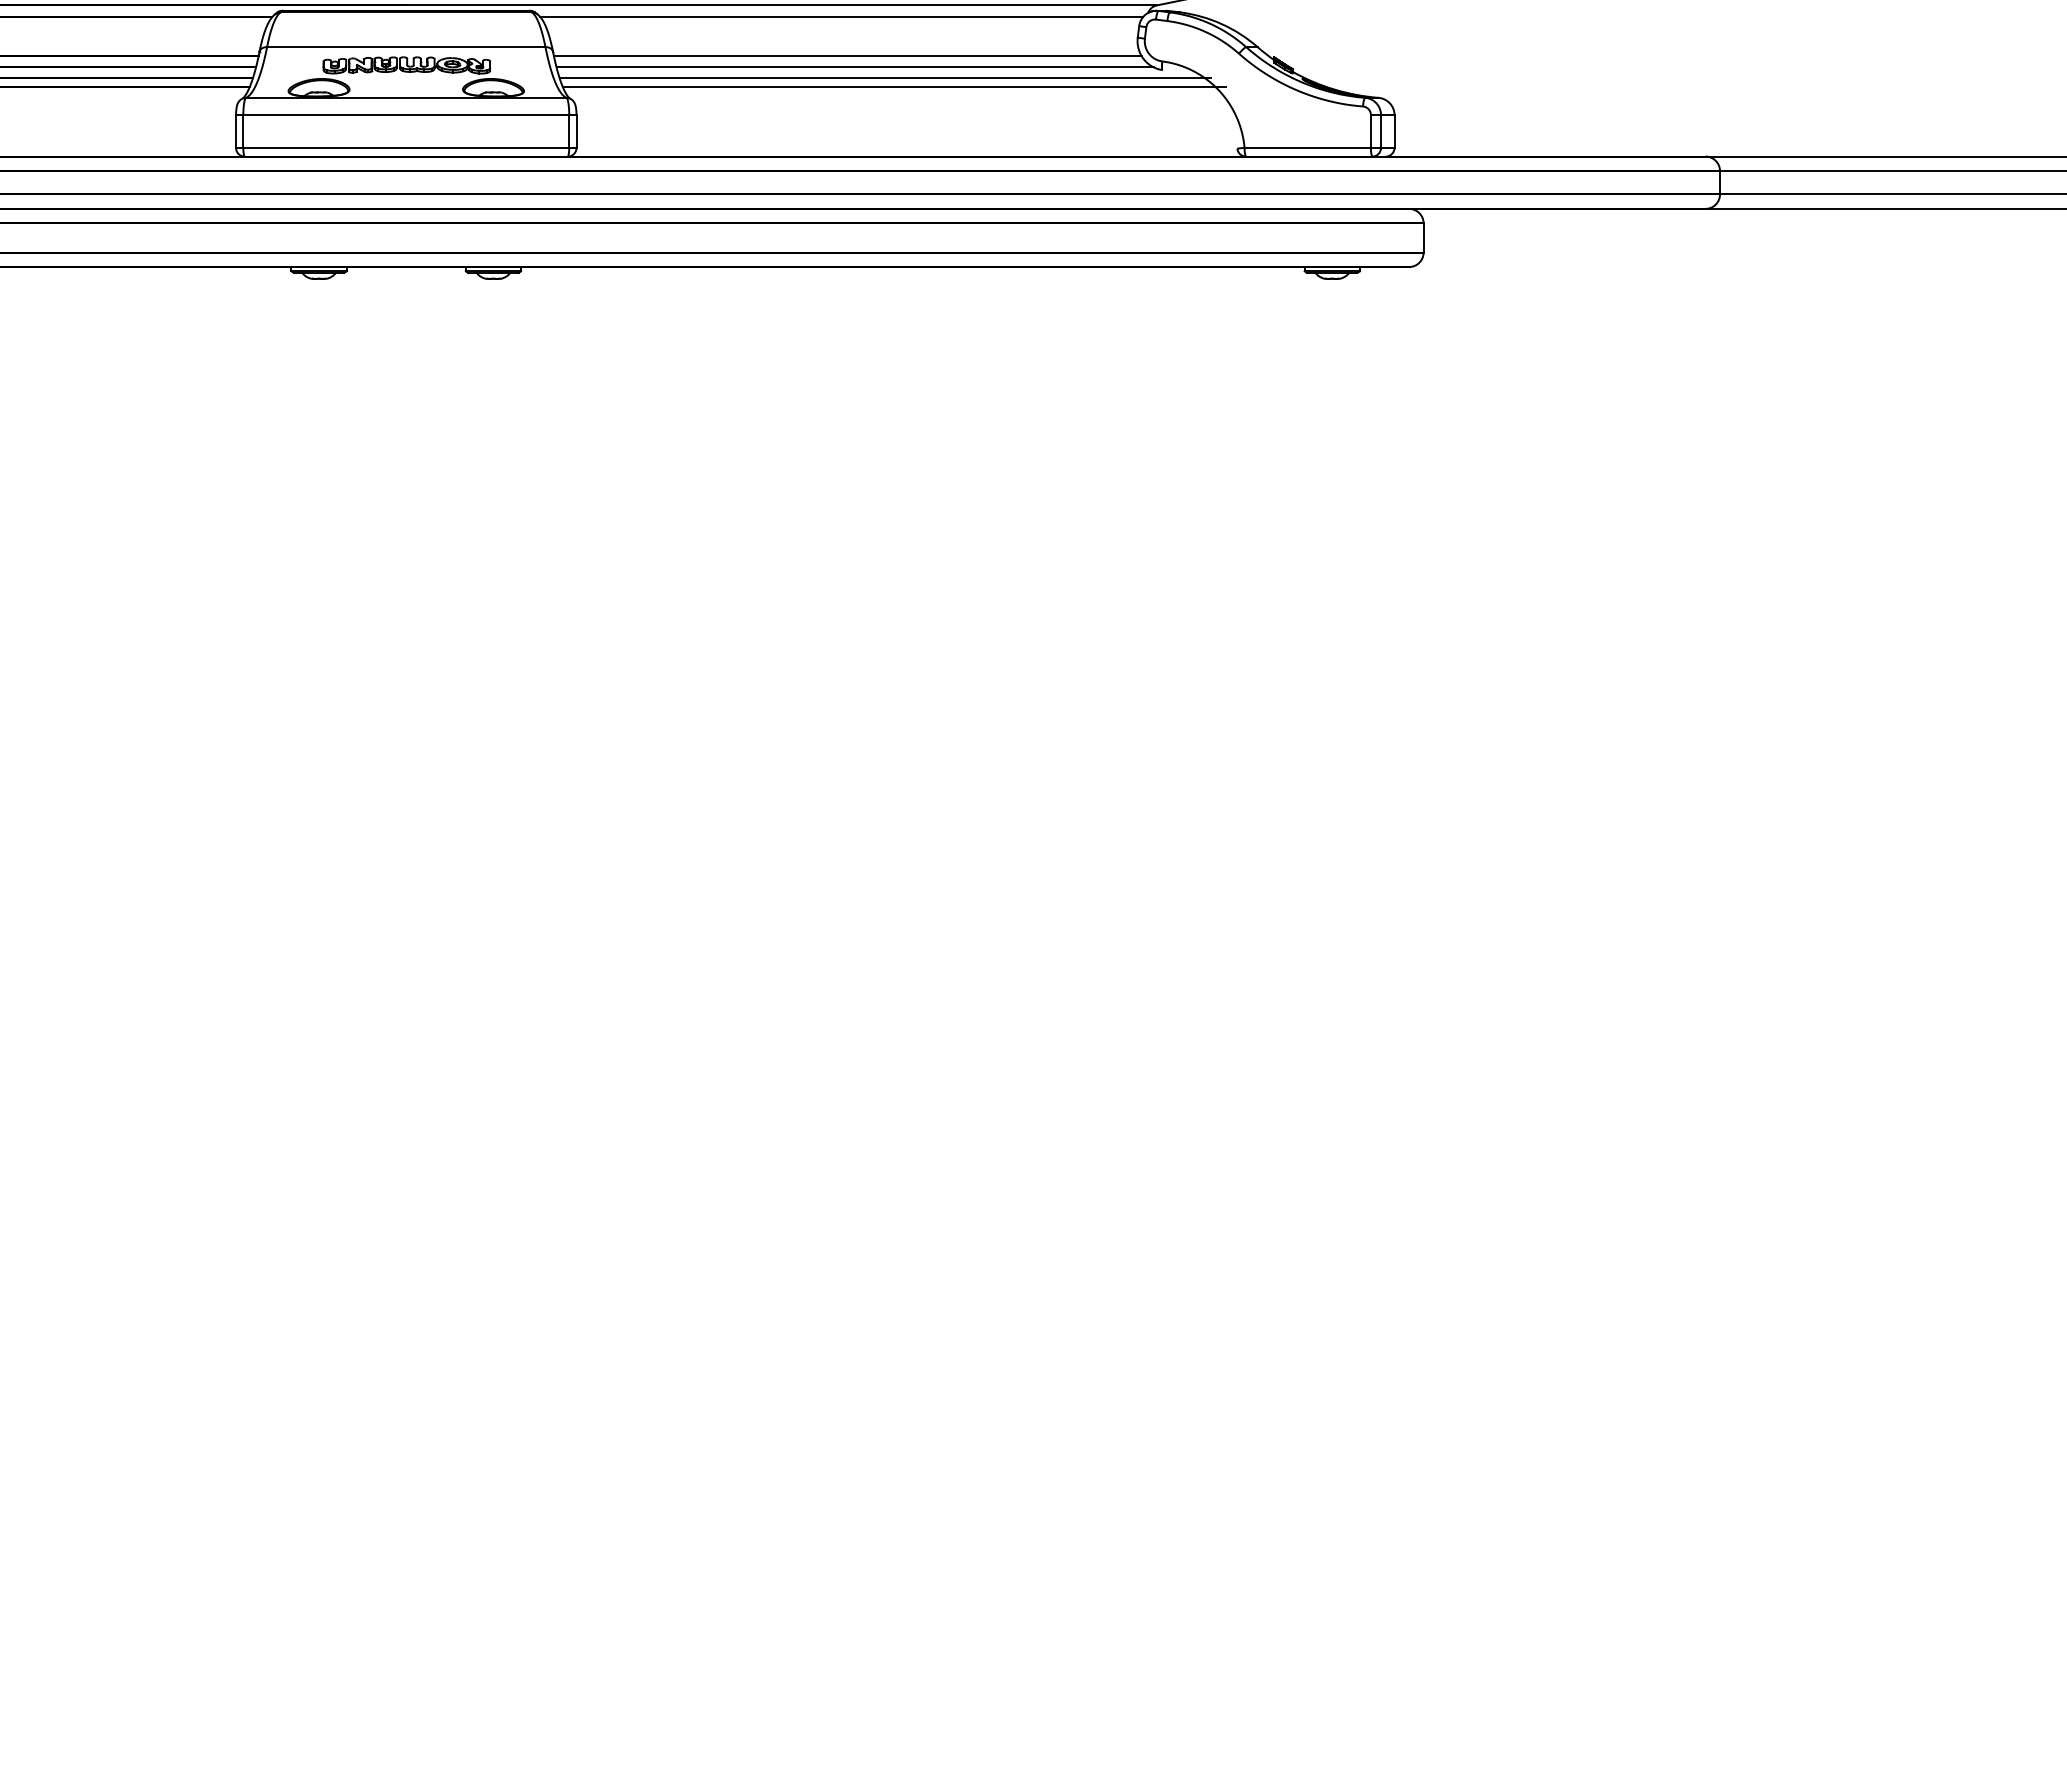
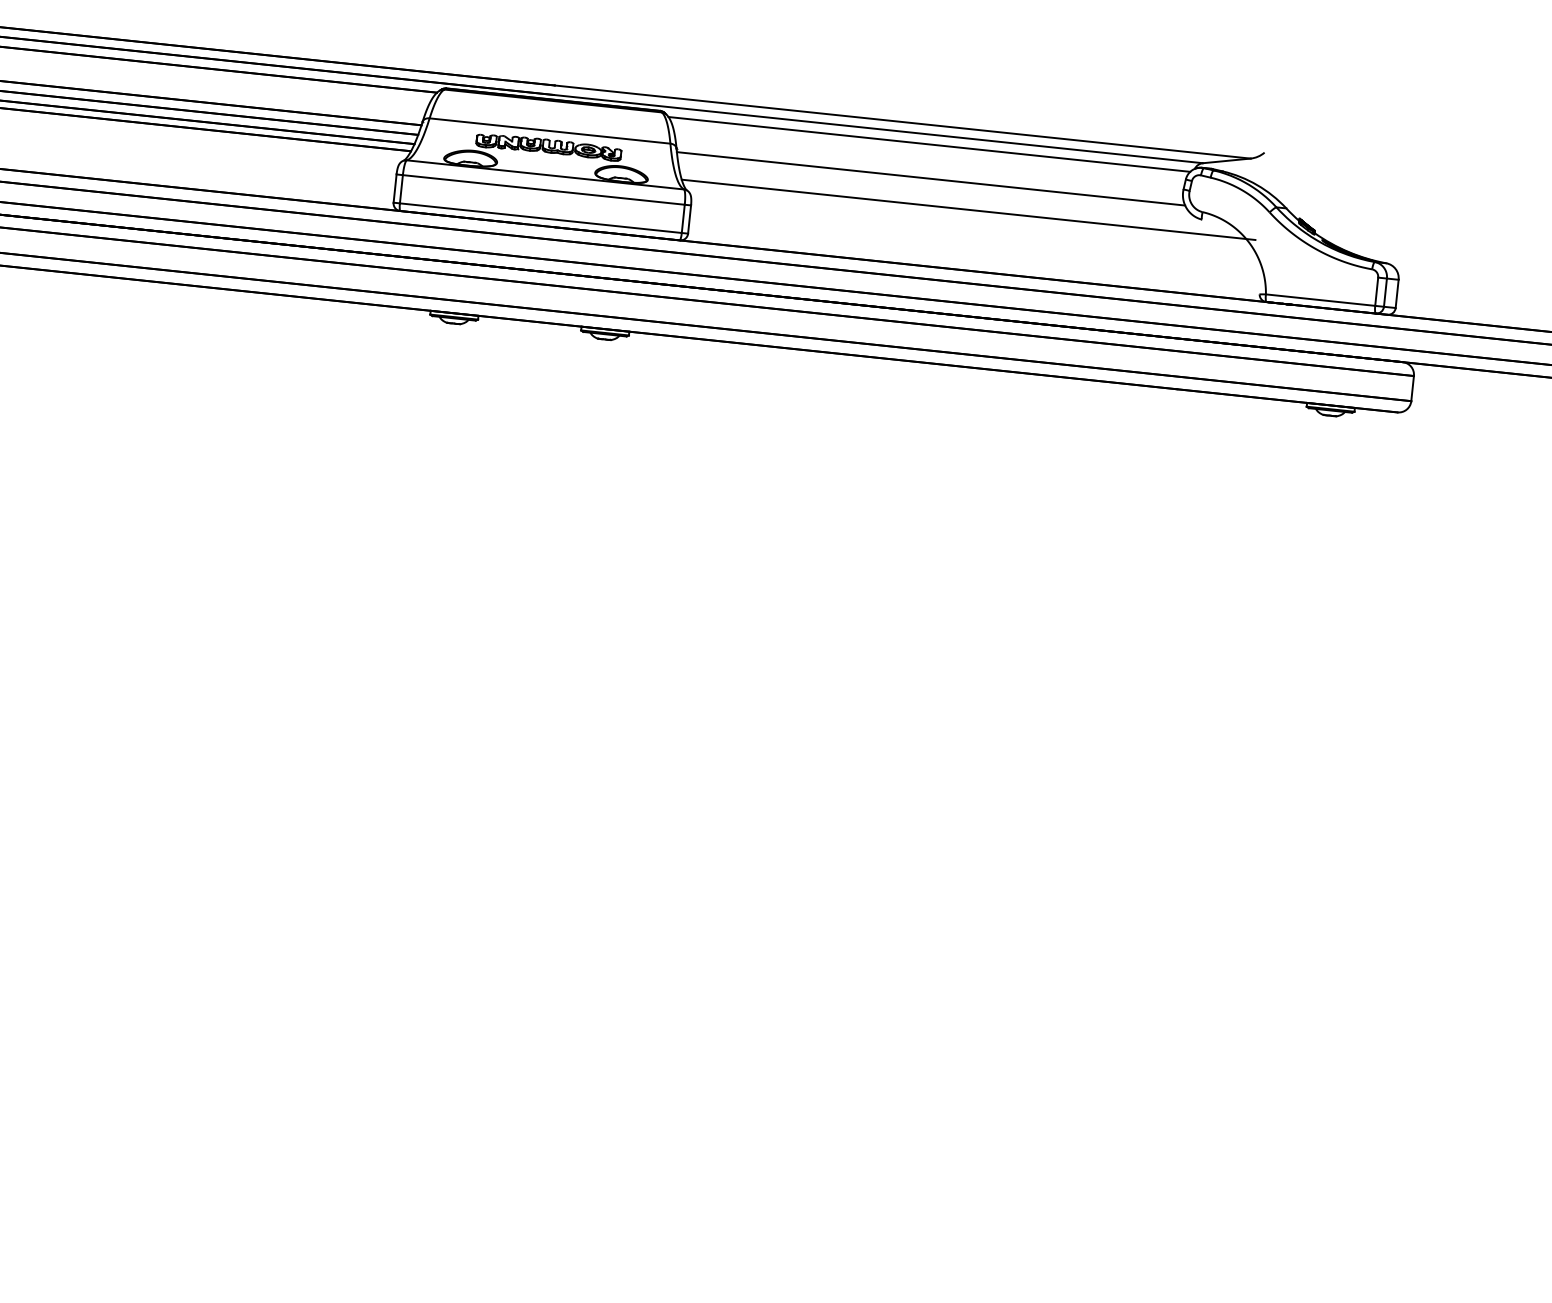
line: (854, 67) -> (935, 189), removed
line: (884, 78) -> (960, 201), removed

